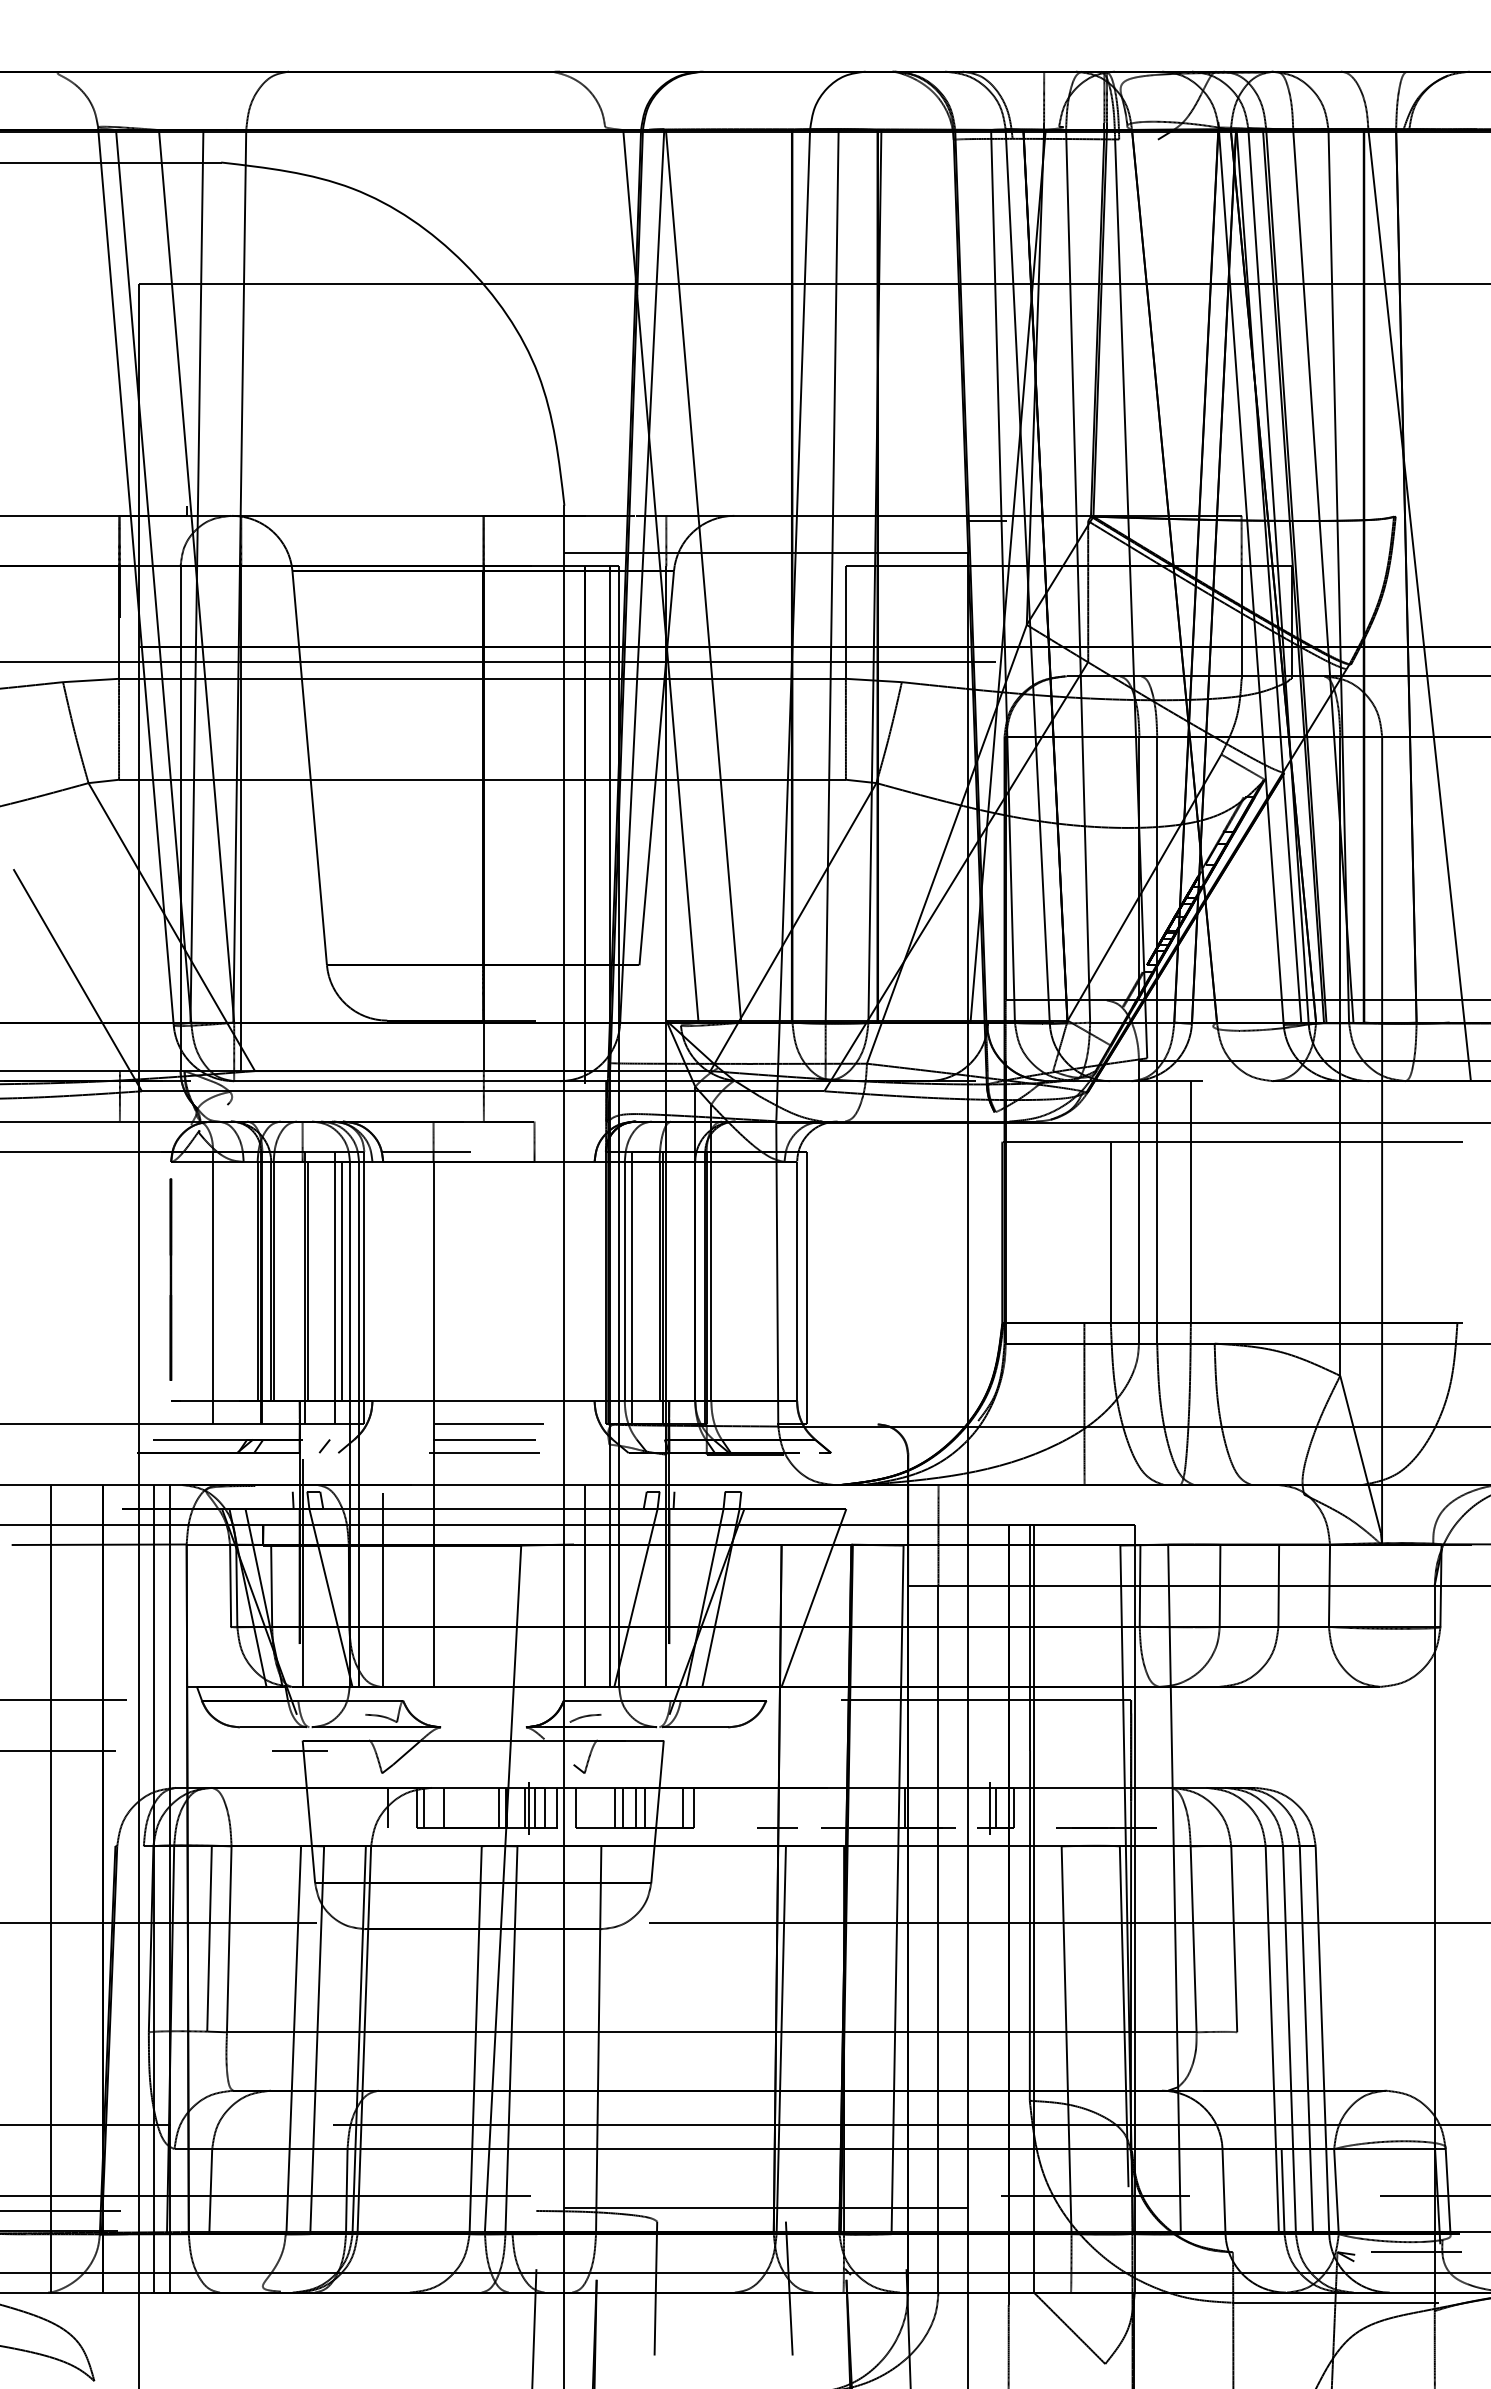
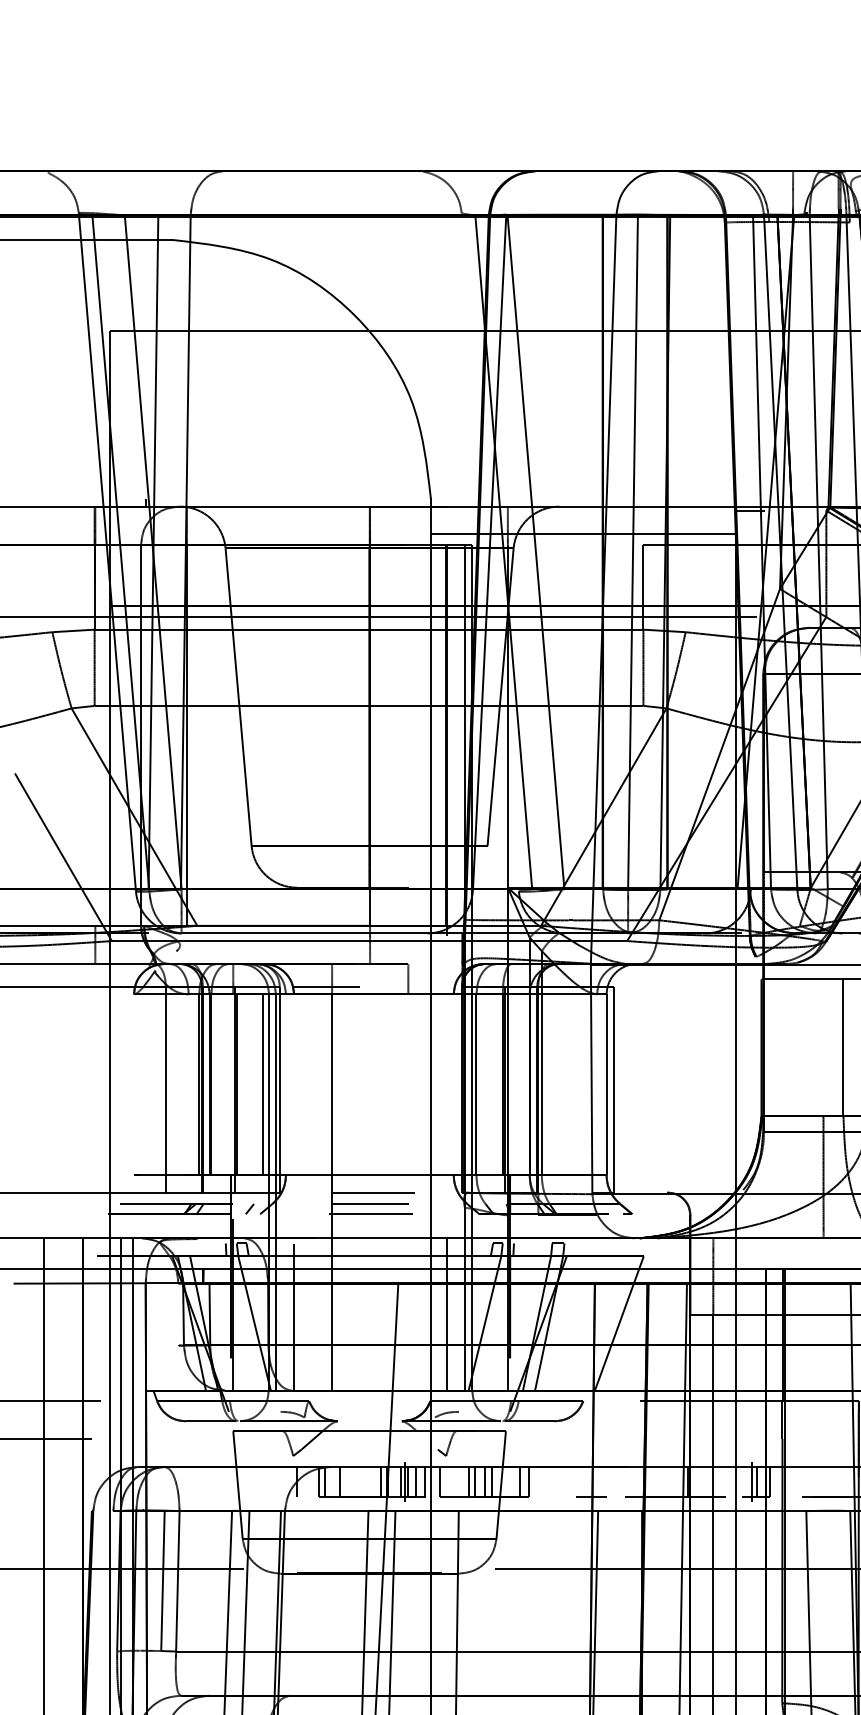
line: (170, 1279) -> (133, 1083), removed
line: (335, 1287) -> (258, 1089), removed
line: (631, 1287) -> (481, 1089), removed
line: (230, 1585) -> (178, 1314), removed
line: (299, 1750) -> (230, 1438), removed

